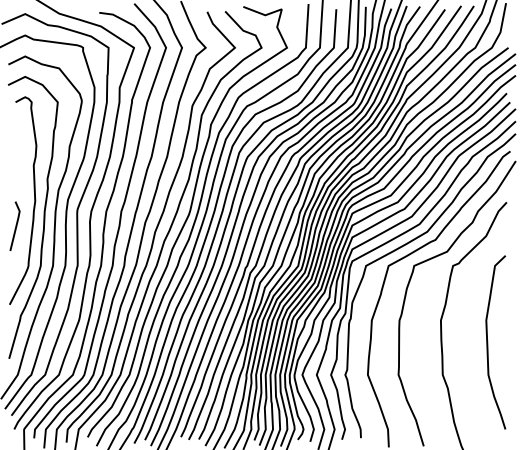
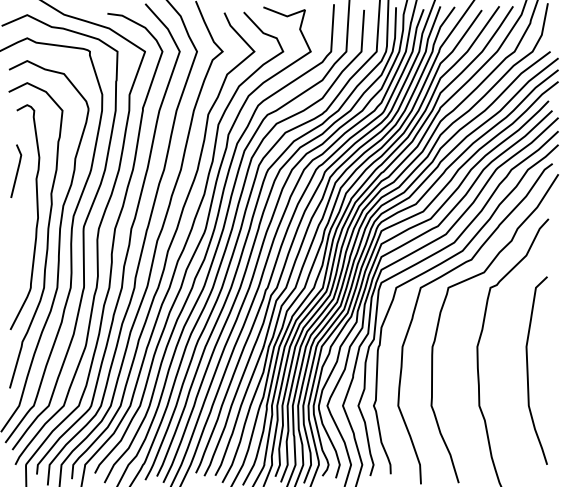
line: (15, 225) -> (16, 170), moved

